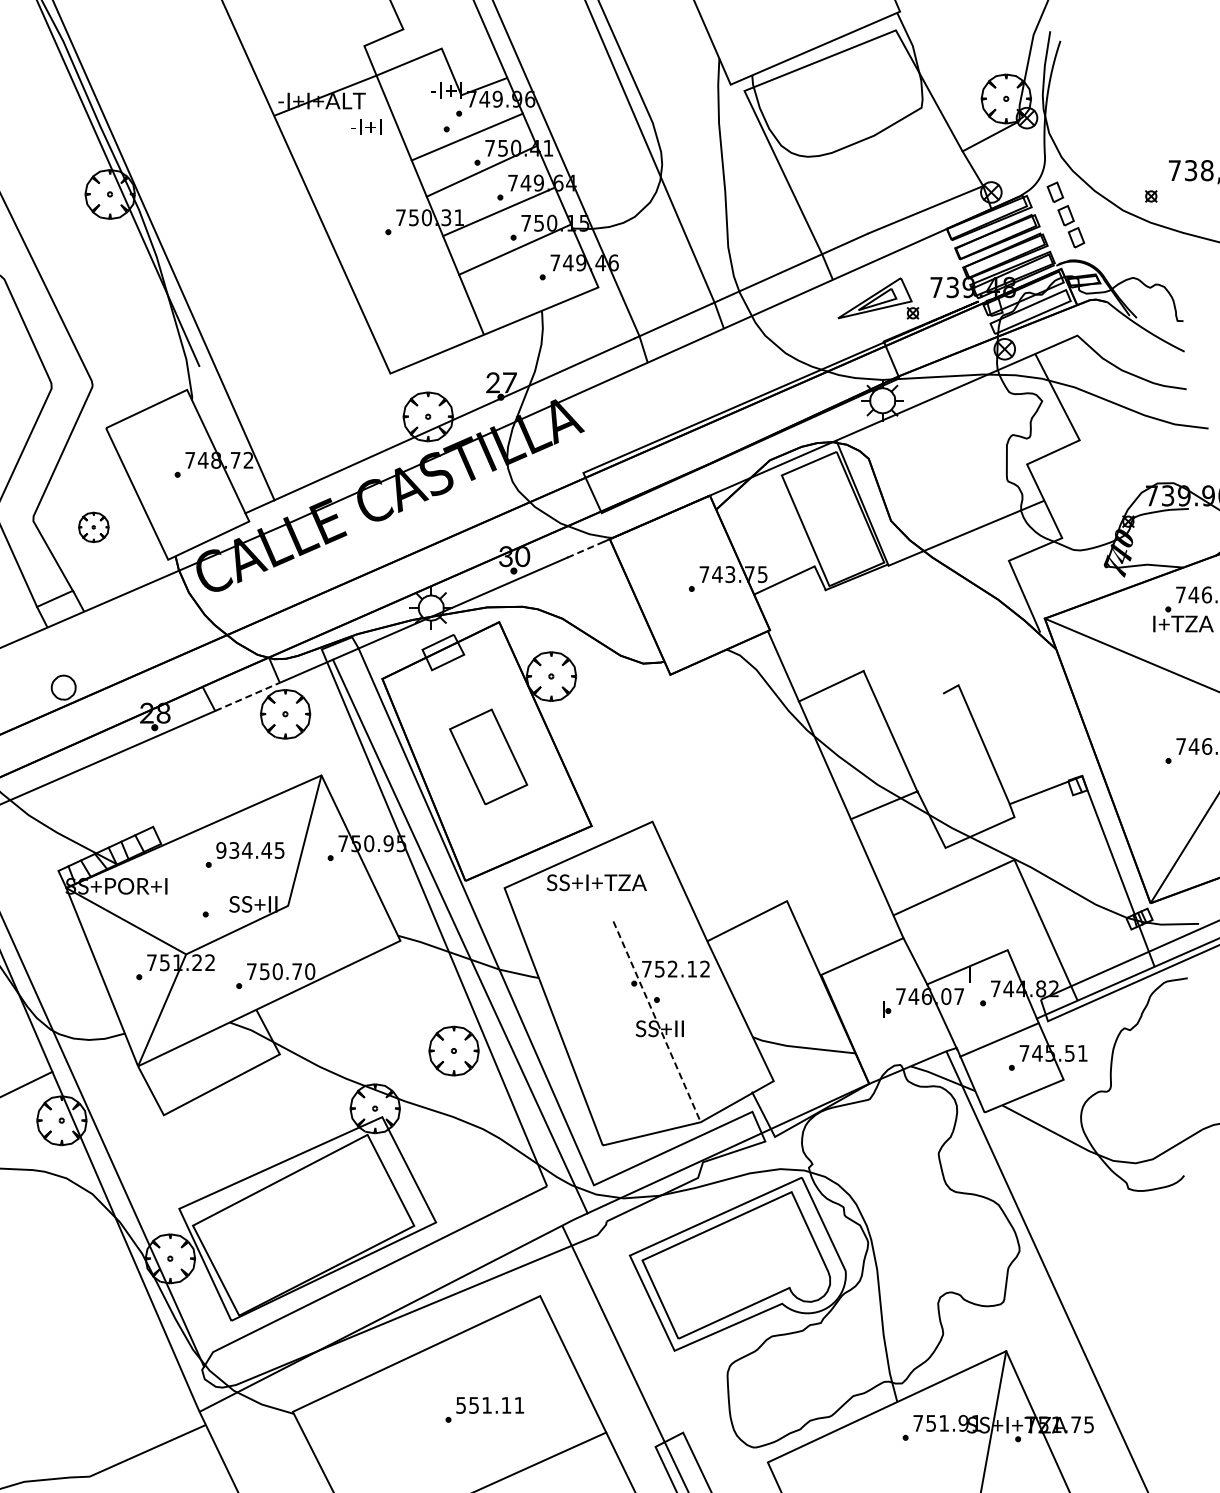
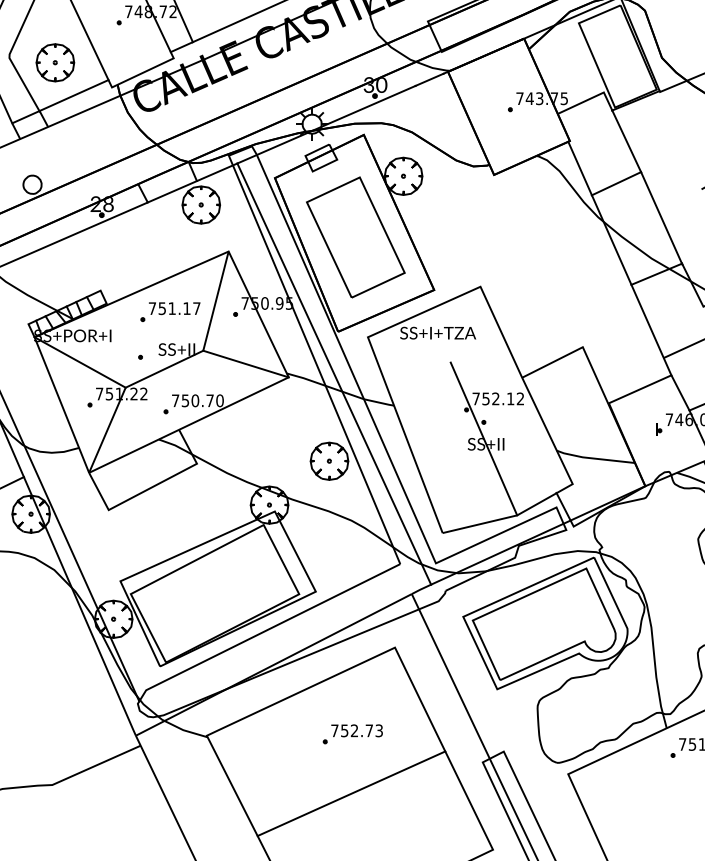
part: (93, 527) -> (55, 62), size x1.67
line: (586, 549) -> (430, 79), dashed -> solid
line: (118, 570) -> (74, 95), added
line: (844, 630) -> (626, 141), added
line: (247, 696) -> (172, 191), dashed -> solid
part: (488, 756) -> (355, 237), size x1.67
text: (250, 850) -> (174, 308), 934.45 -> 751.17
line: (344, 922) -> (246, 363), added
line: (657, 1022) -> (484, 439), dashed -> solid
text: (490, 1404) -> (357, 730), 551.11 -> 752.73

